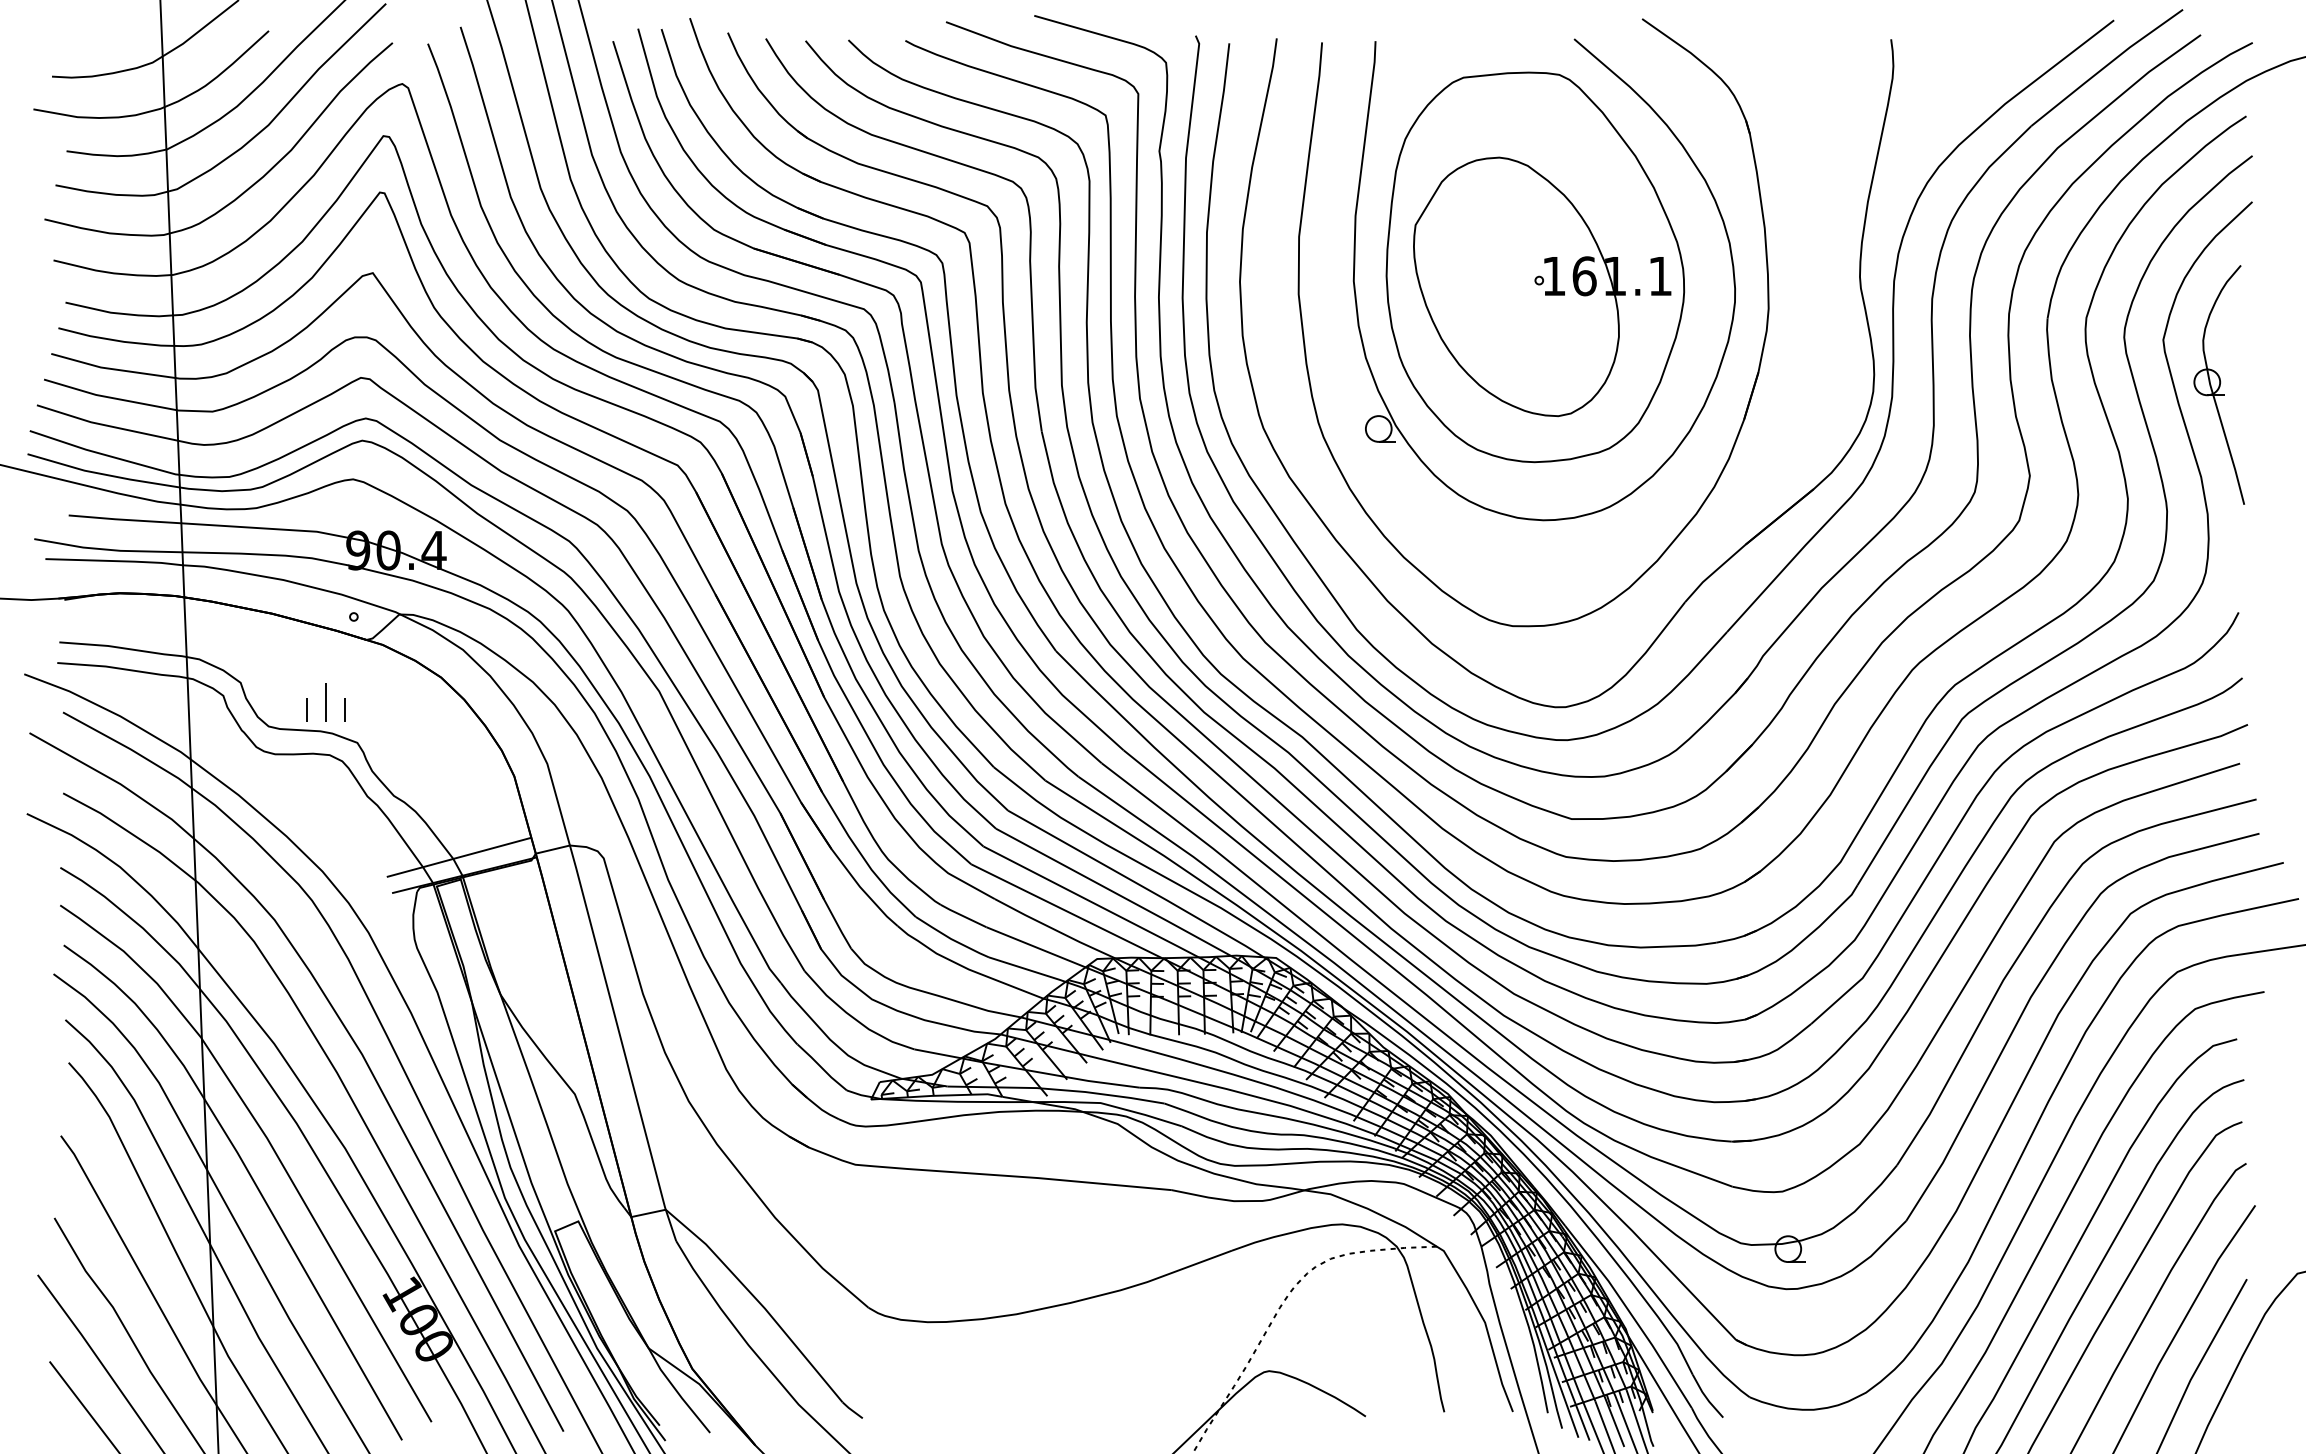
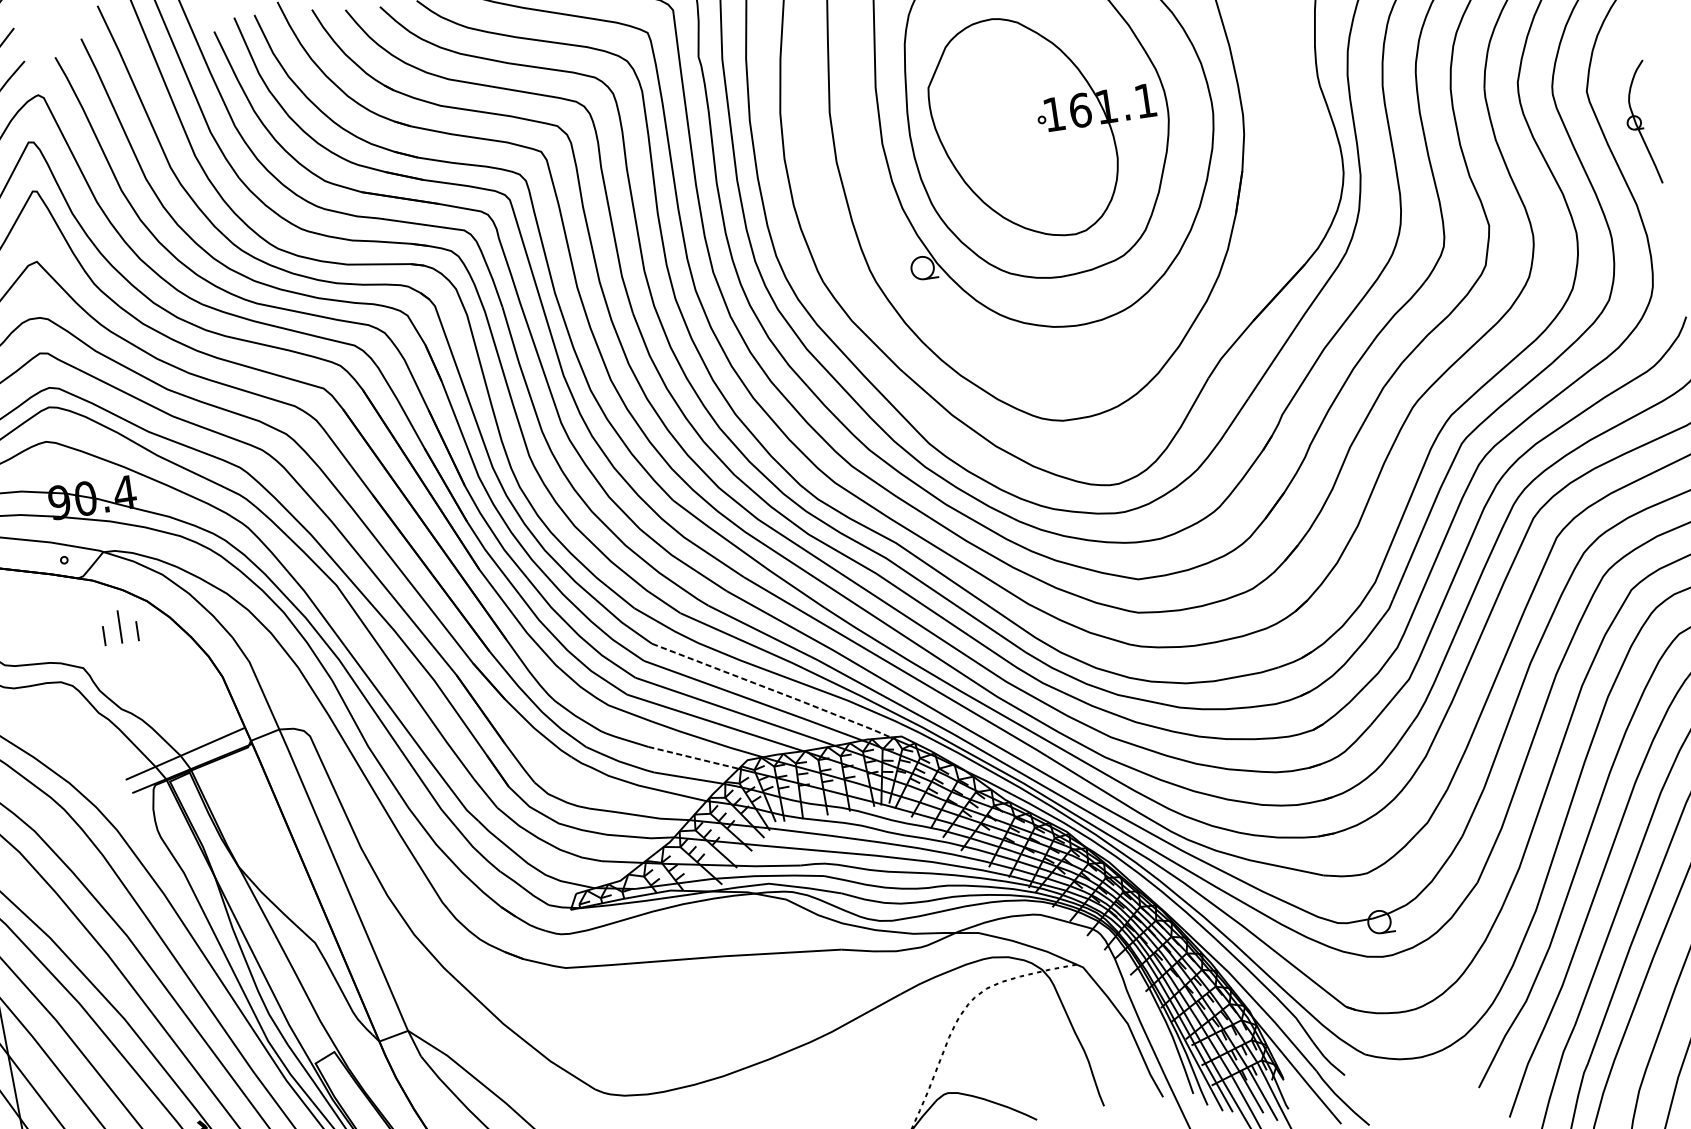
part: (2219, 384) -> (1640, 122), size x0.6
part: (325, 702) -> (119, 627), moved
line: (1137, 883) -> (772, 690), solid -> dashed
line: (1036, 947) -> (693, 757), solid -> dashed

